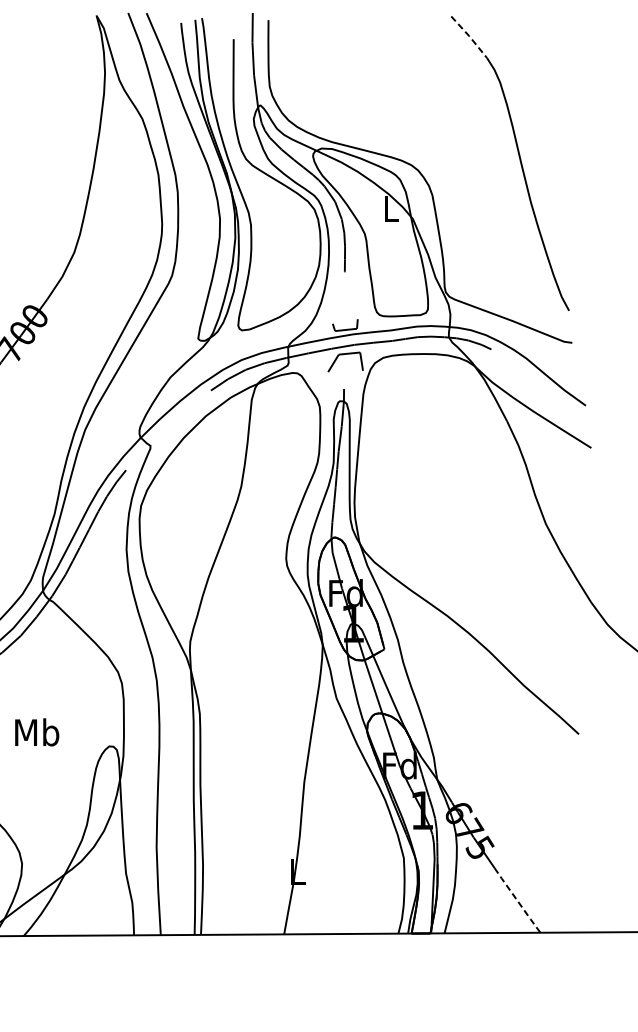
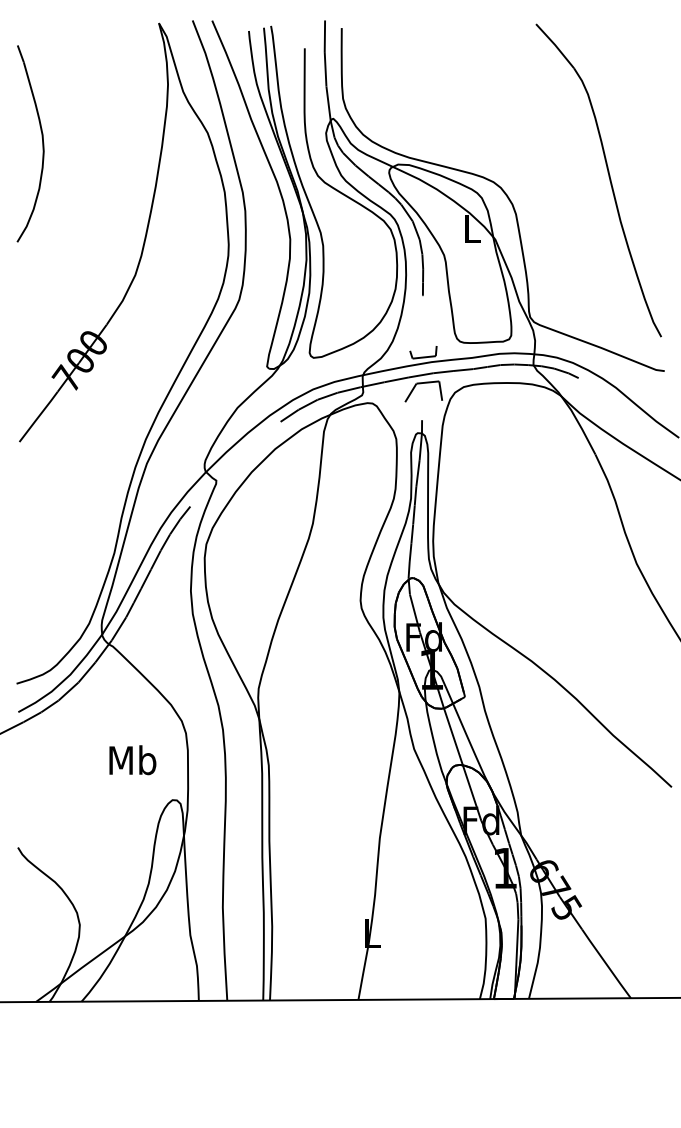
line: (469, 36) -> (555, 45), dashed -> solid
text: (36, 732) -> (132, 760), moved
line: (517, 900) -> (606, 963), dashed -> solid

